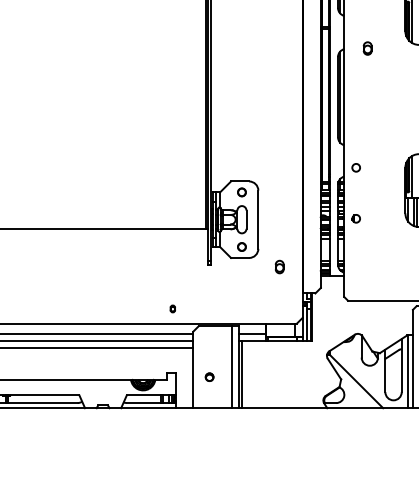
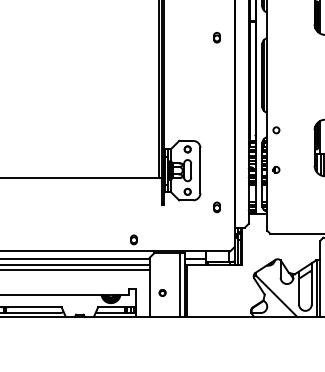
part: (367, 48) -> (216, 37), moved
part: (172, 308) -> (133, 239), size x1.67

